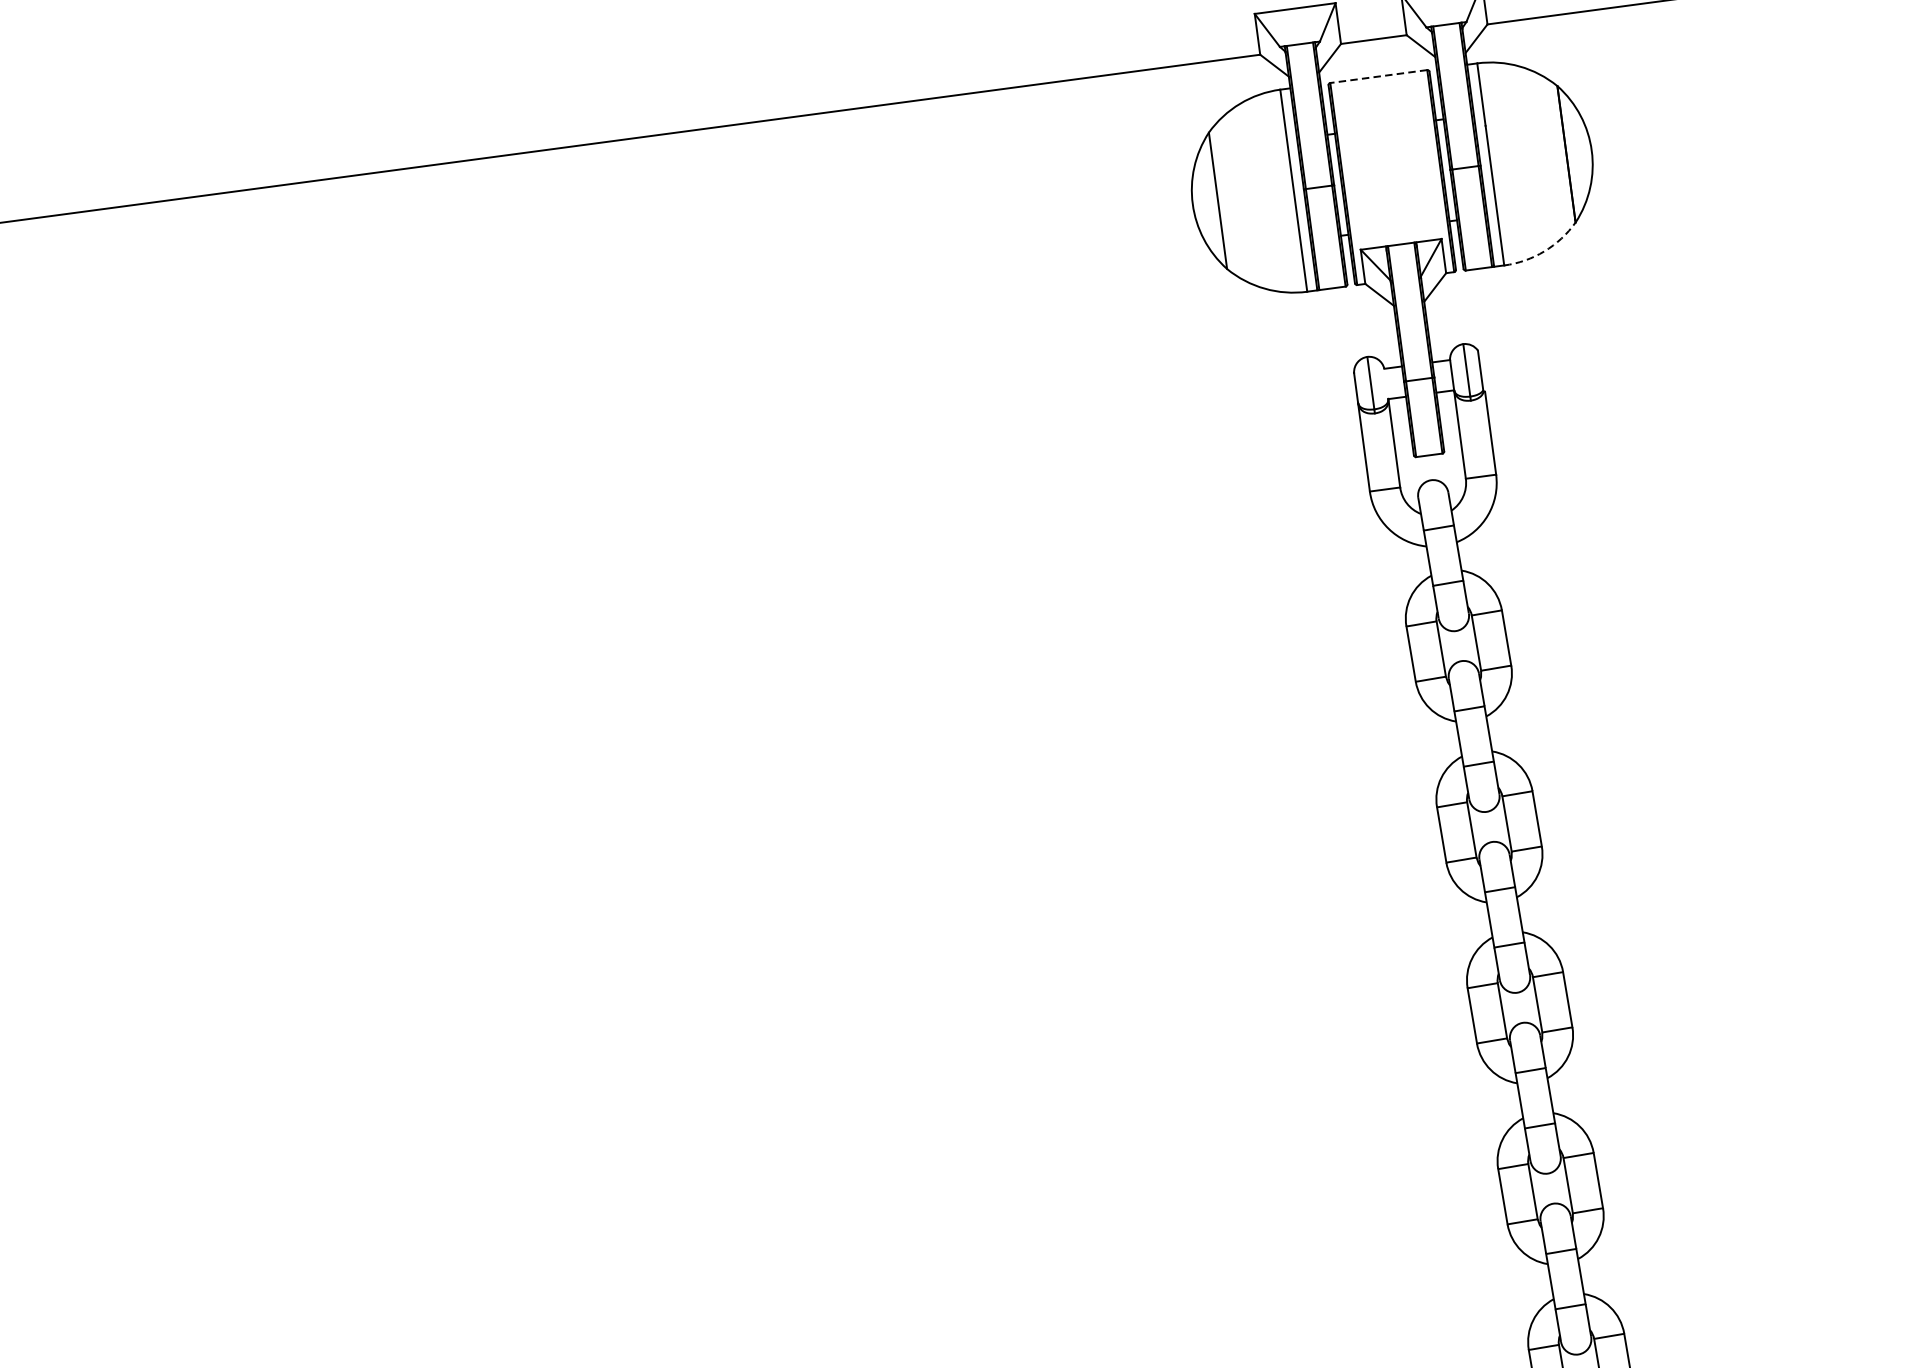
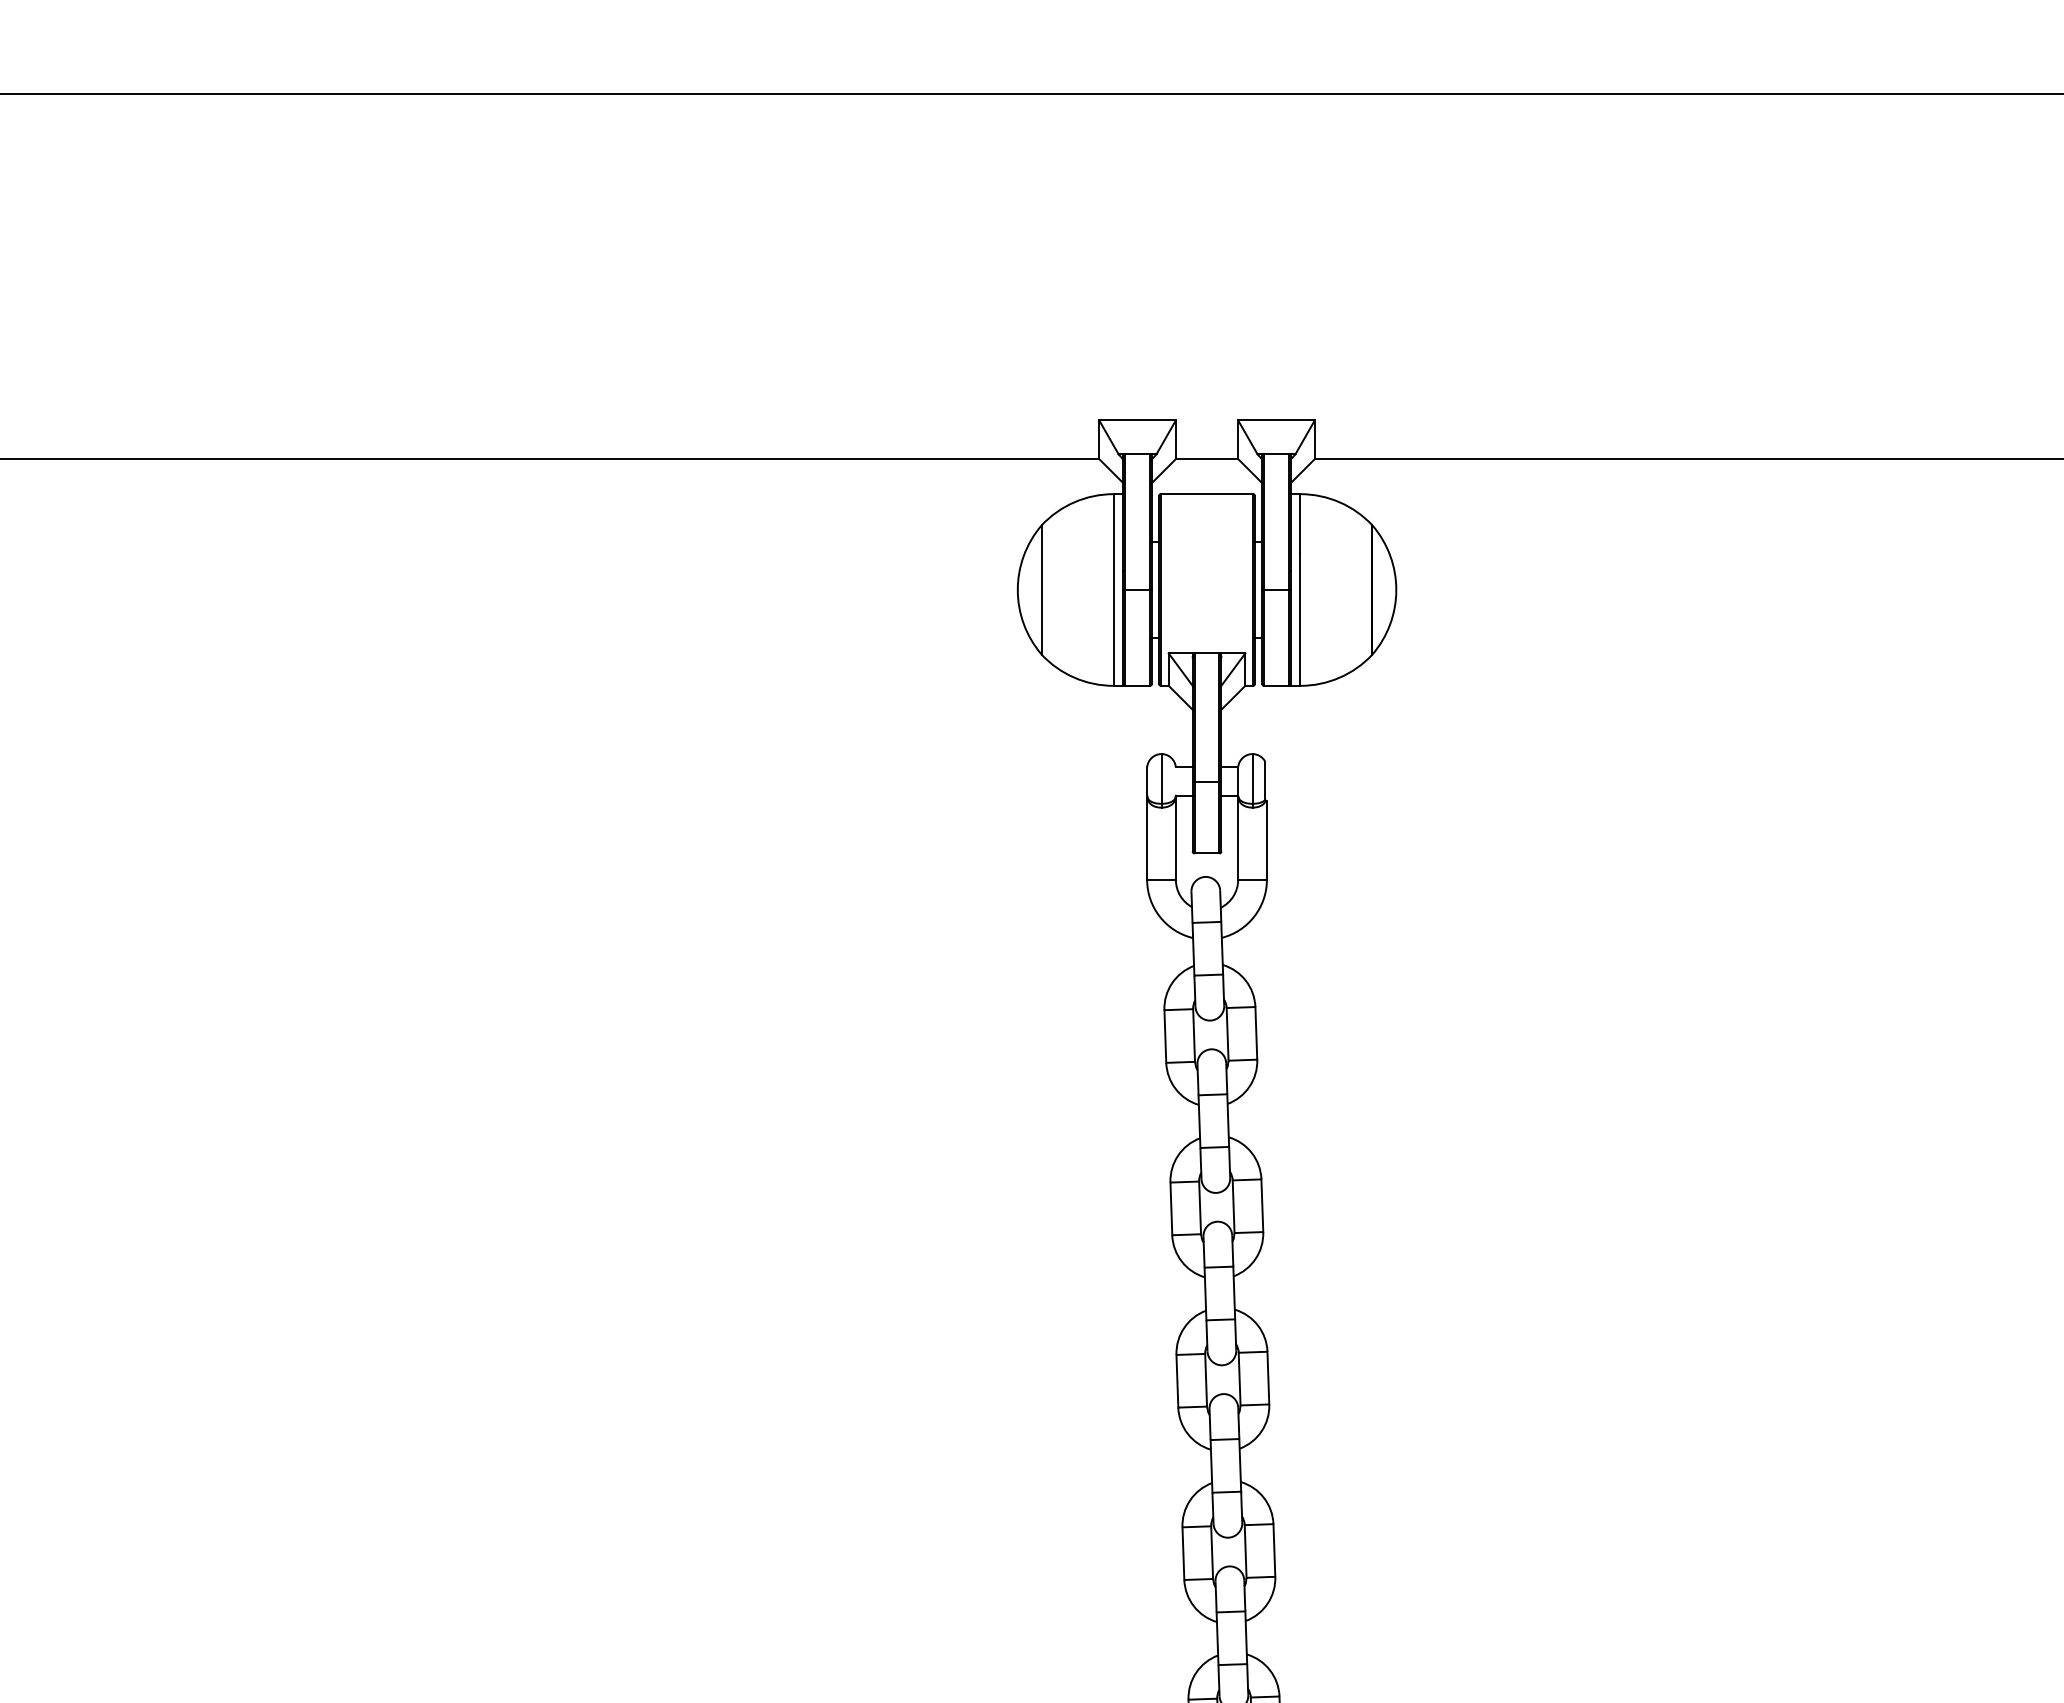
line: (1379, 76) -> (1207, 494), dashed -> solid
arc: (1544, 251) -> (1339, 677), dashed -> solid

